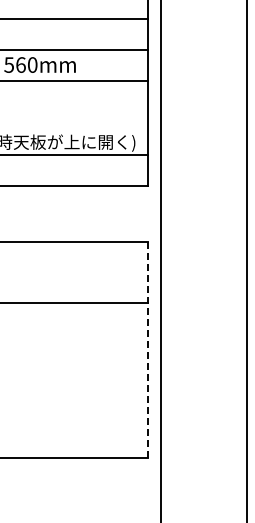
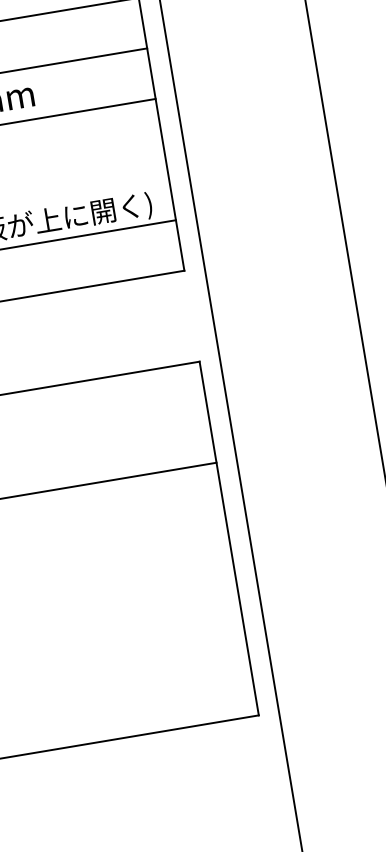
line: (148, 350) -> (229, 539), dashed -> solid

